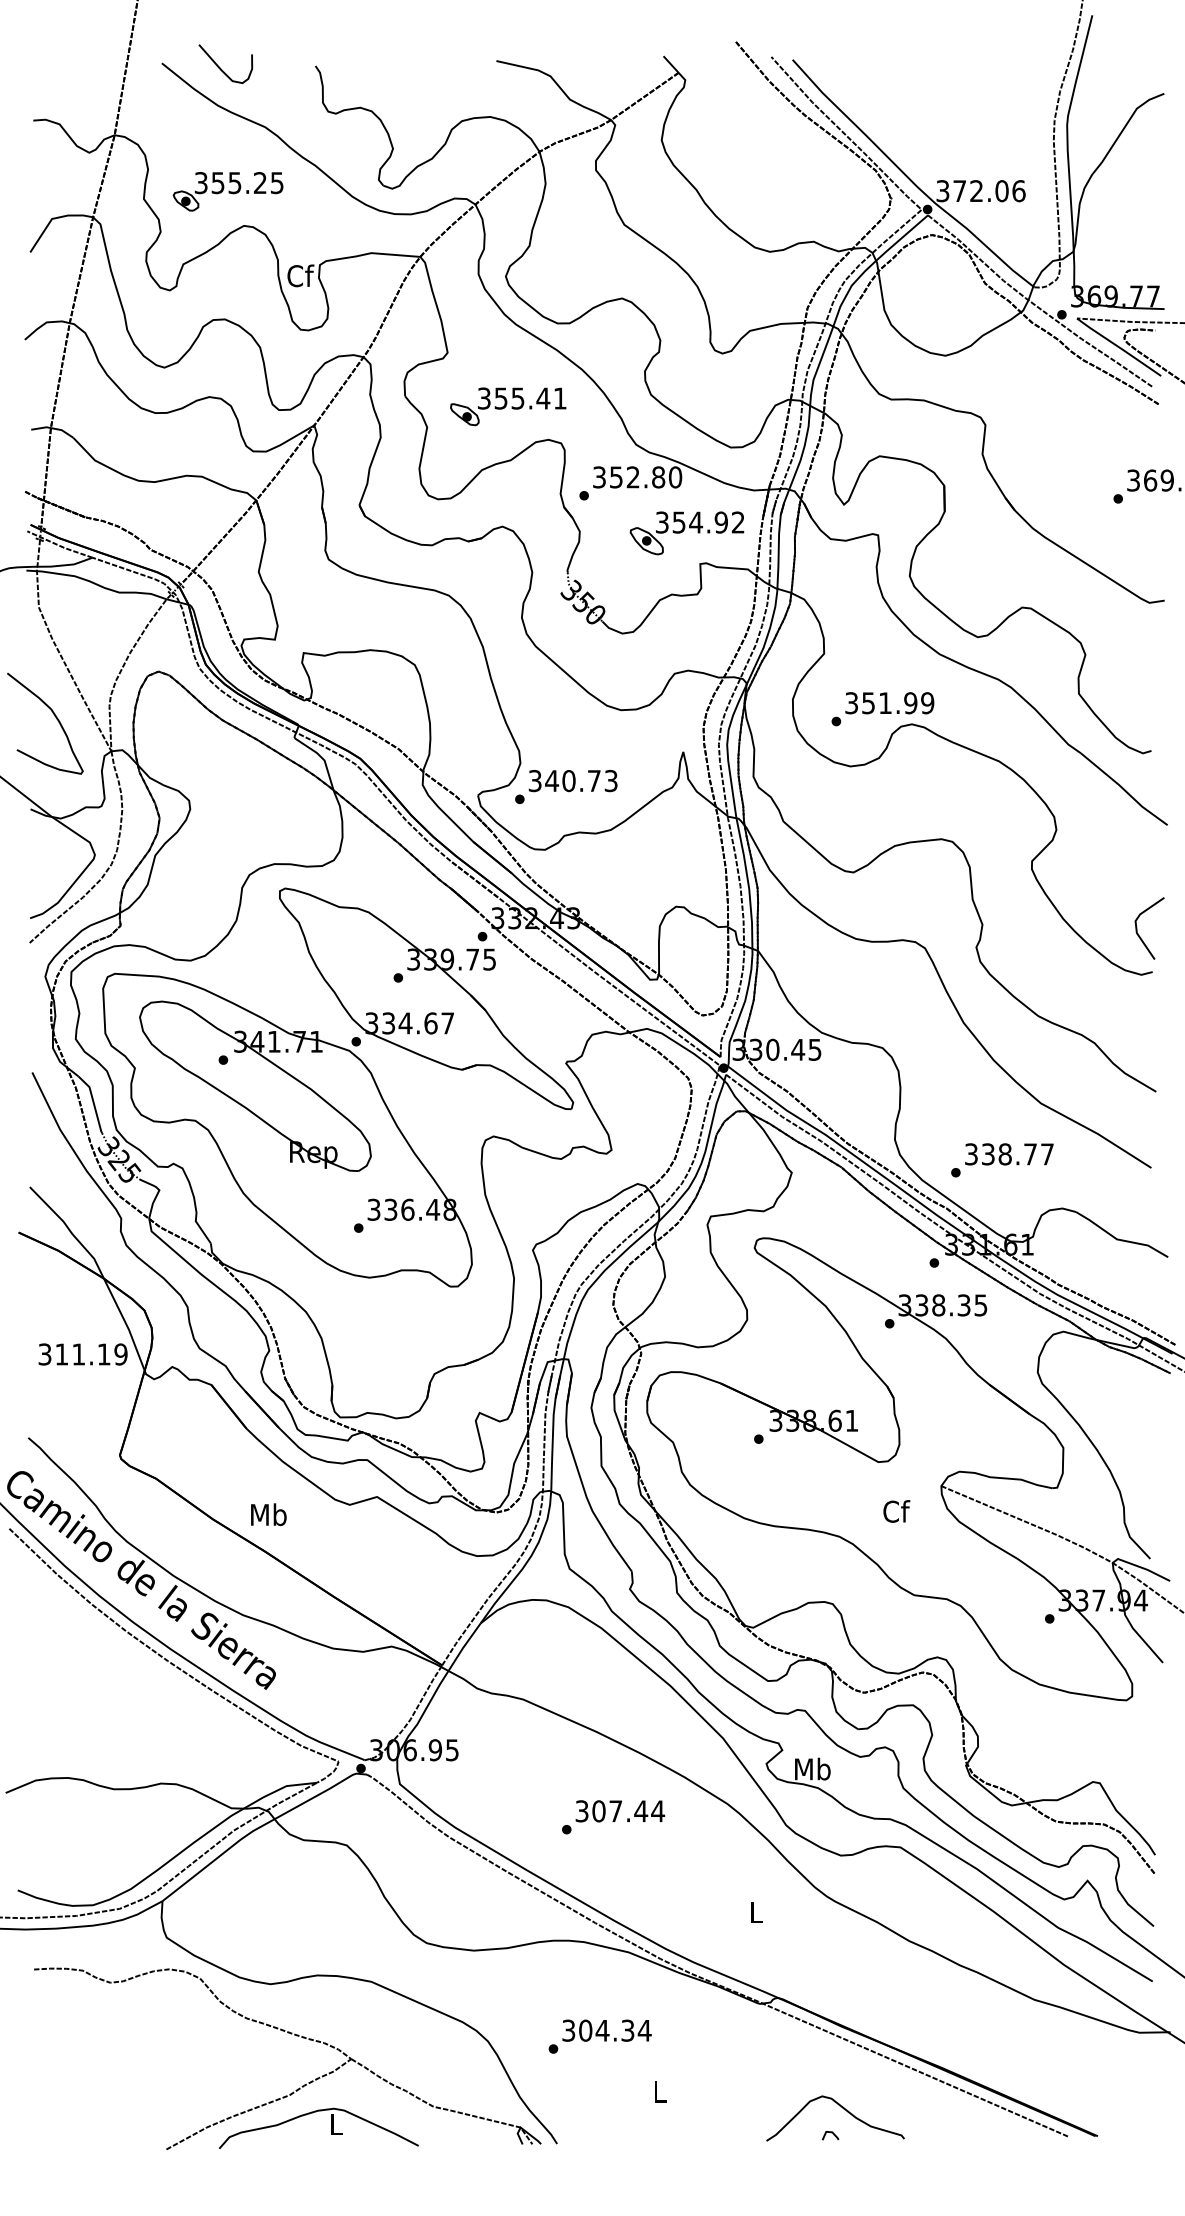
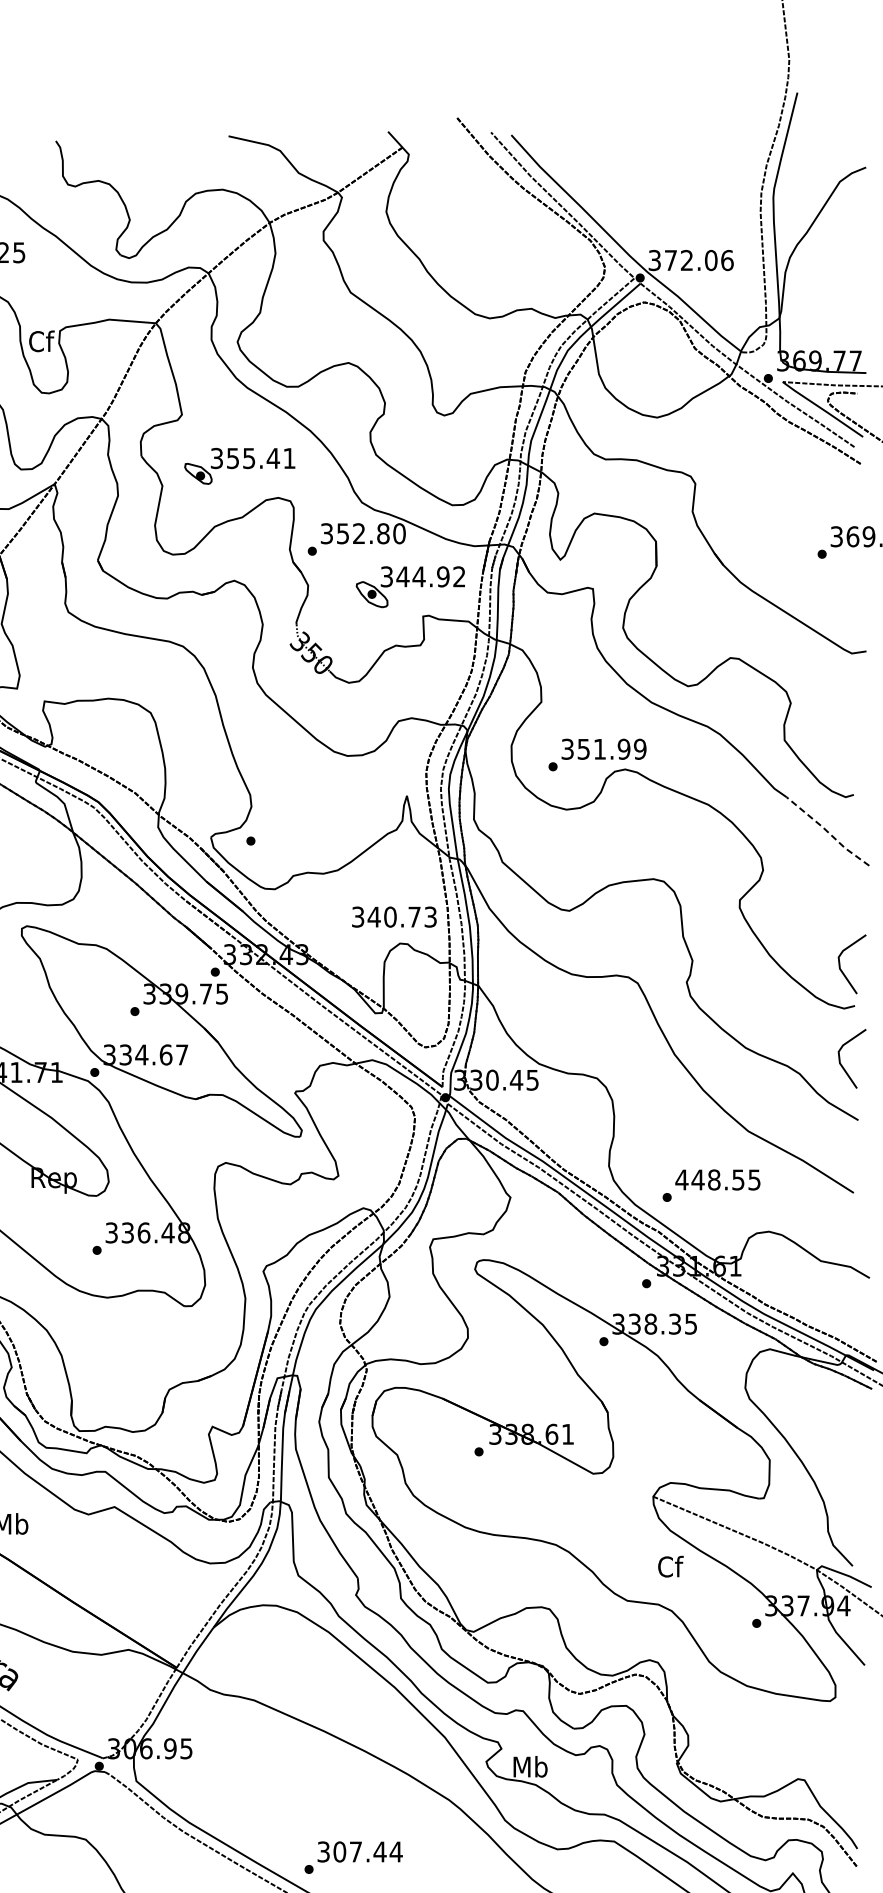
text: (679, 522) -> (403, 576), 354.92 -> 344.92
text: (572, 781) -> (393, 917), moved
line: (1123, 789) -> (827, 831), solid -> dashed
line: (1137, 1027) -> (840, 1058), added
text: (1008, 1154) -> (717, 1180), 338.77 -> 448.55
text: (896, 1511) -> (670, 1566), moved
text: (613, 1817) -> (353, 1857), moved

